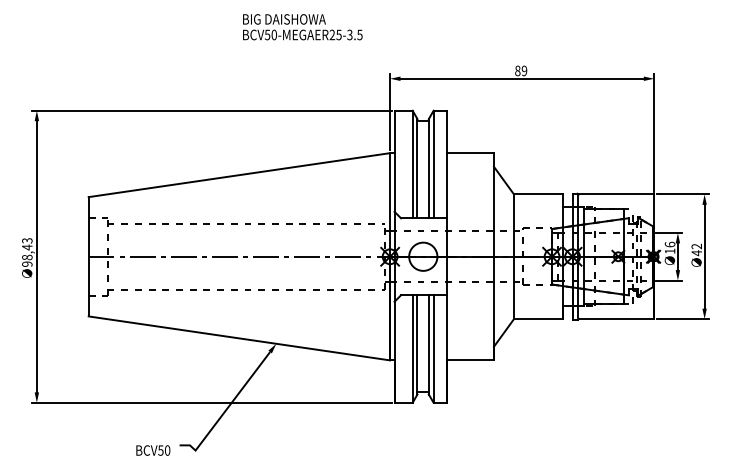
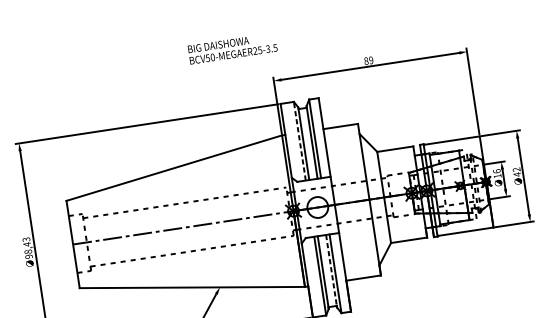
text: (302, 27) -> (232, 48), moved
line: (412, 164) -> (299, 141), solid -> dashed
line: (428, 344) -> (331, 271), solid -> dashed

